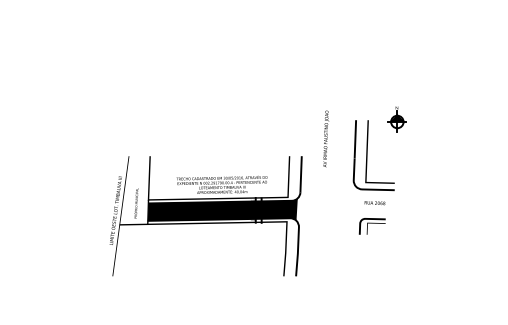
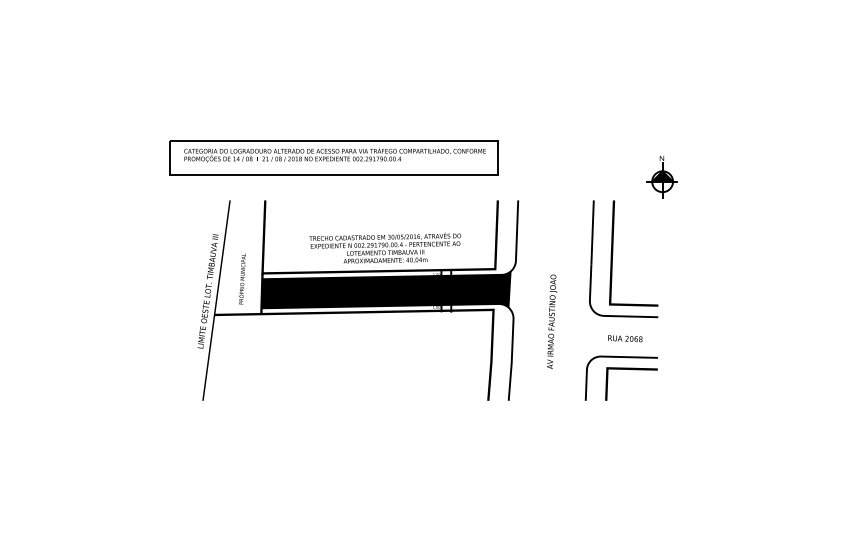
part: (200, 94) -> (334, 157), added
part: (396, 119) -> (661, 177), moved
text: (326, 138) -> (552, 321), moved
part: (205, 216) -> (357, 301), moved
part: (372, 226) -> (621, 377), size x1.67

